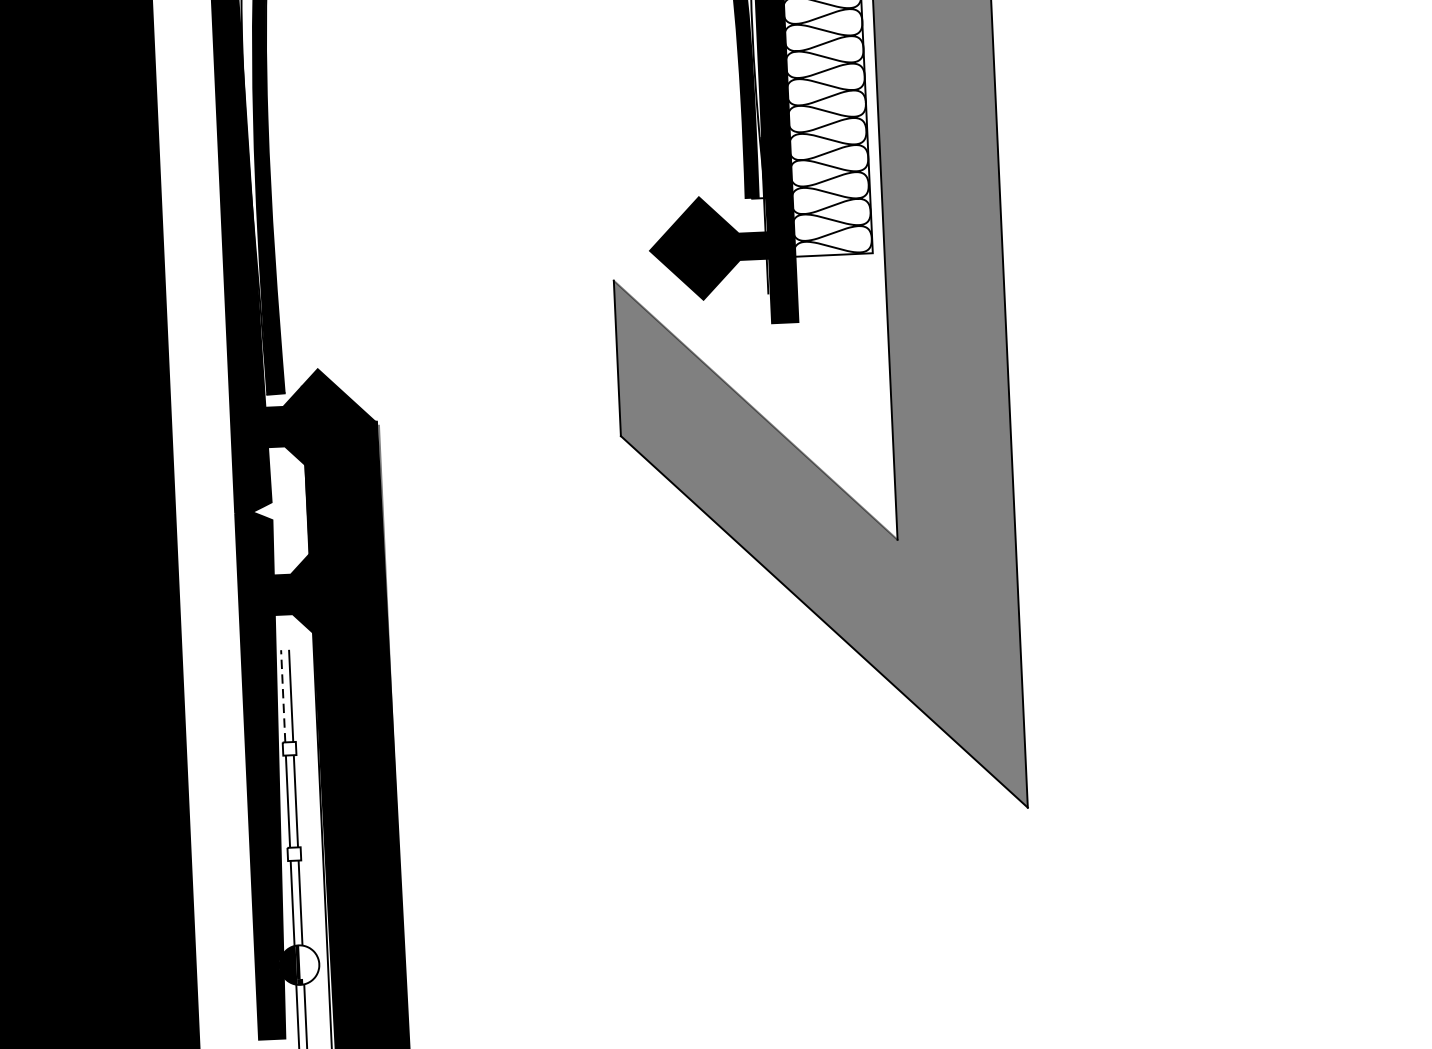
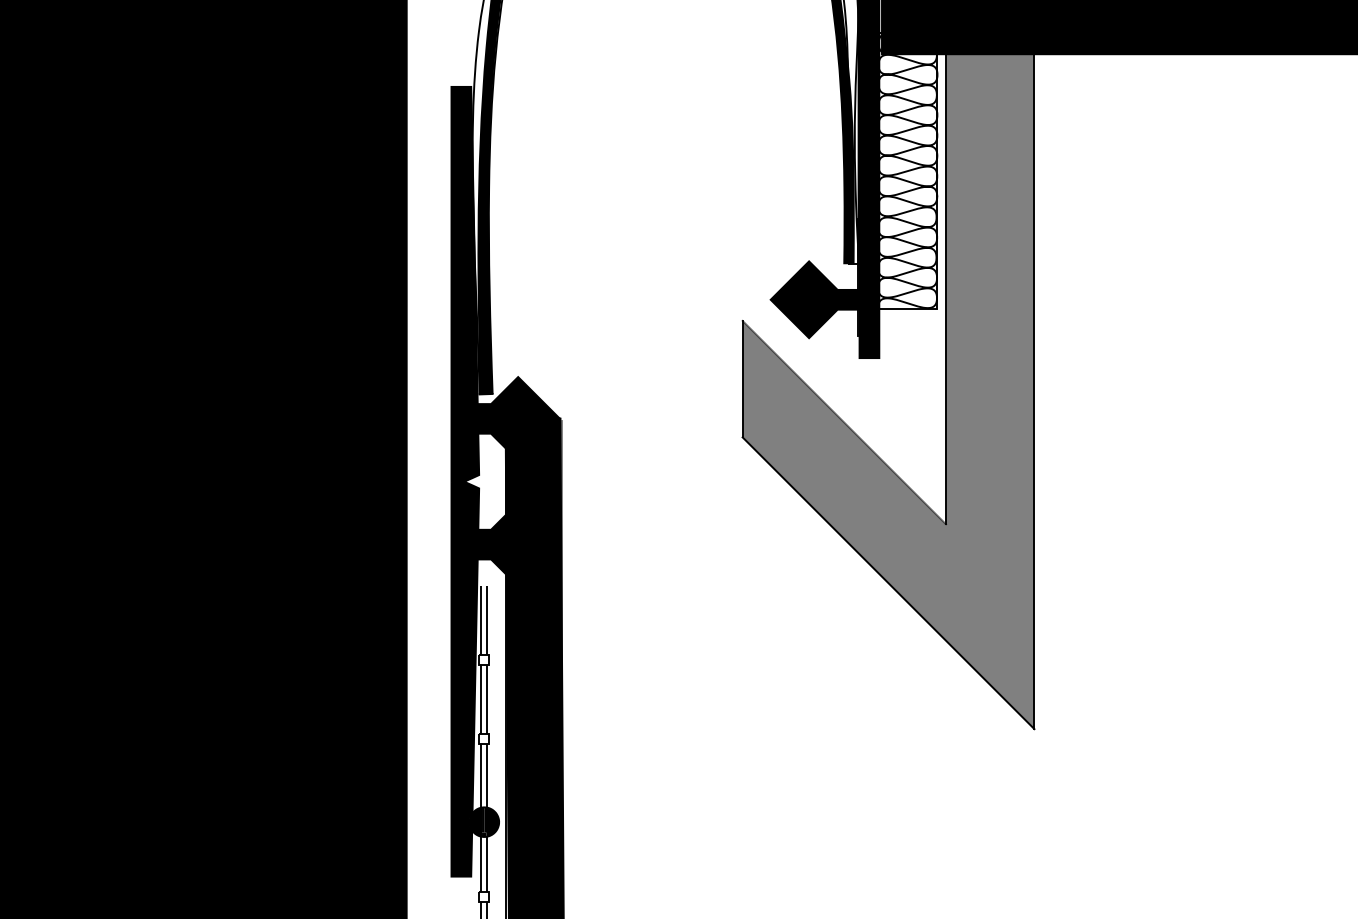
line: (283, 696) -> (481, 620), dashed -> solid
fill: (309, 963) -> (491, 821), added

